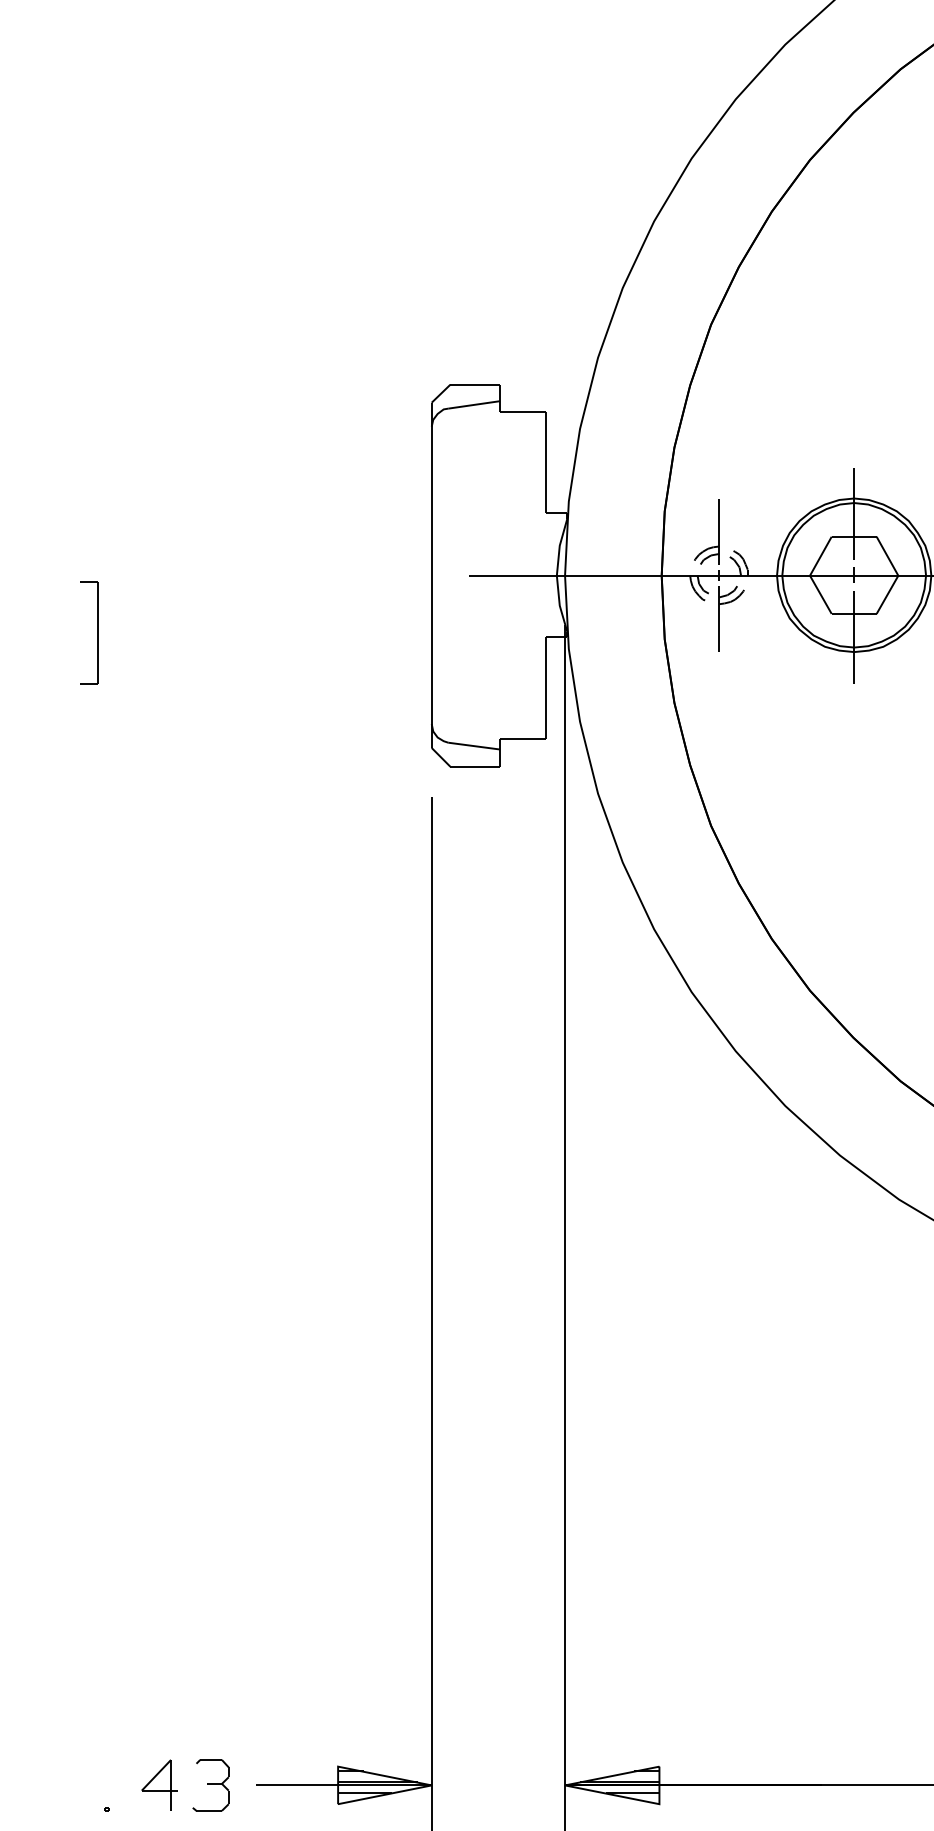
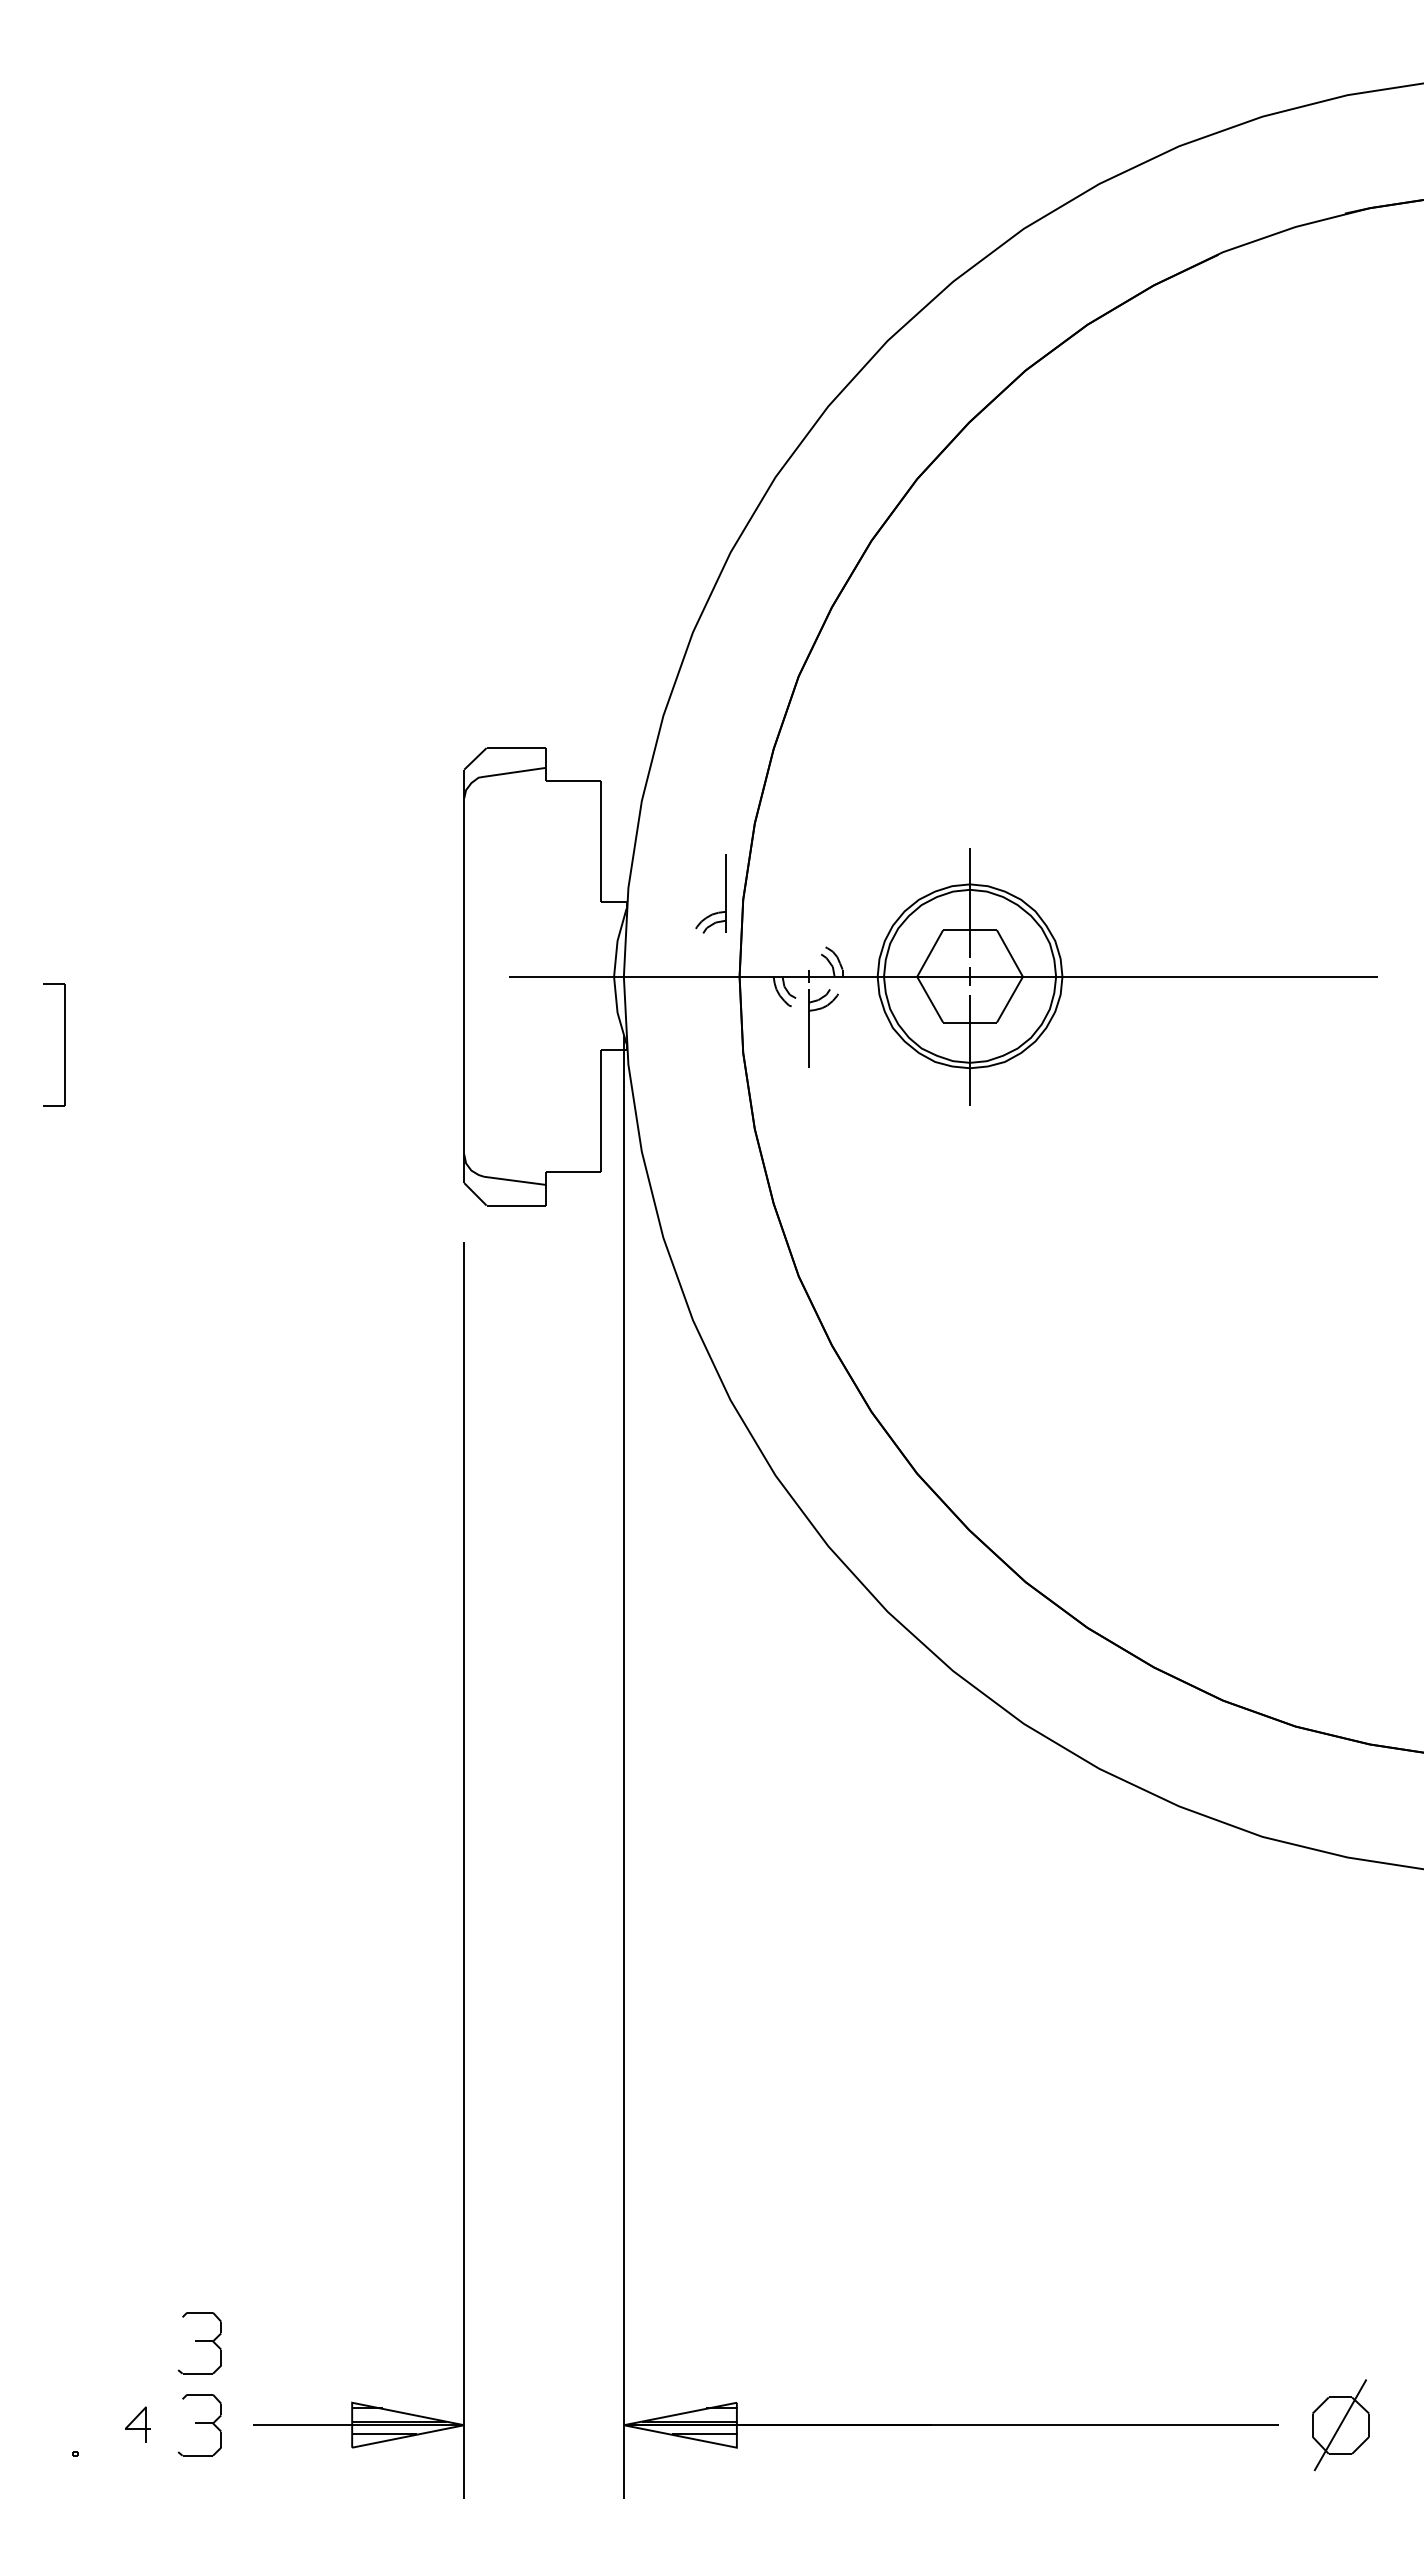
part: (719, 531) -> (725, 893), moved
part: (210, 1717) -> (199, 2343), added
part: (158, 1784) -> (137, 2424), size x0.6

